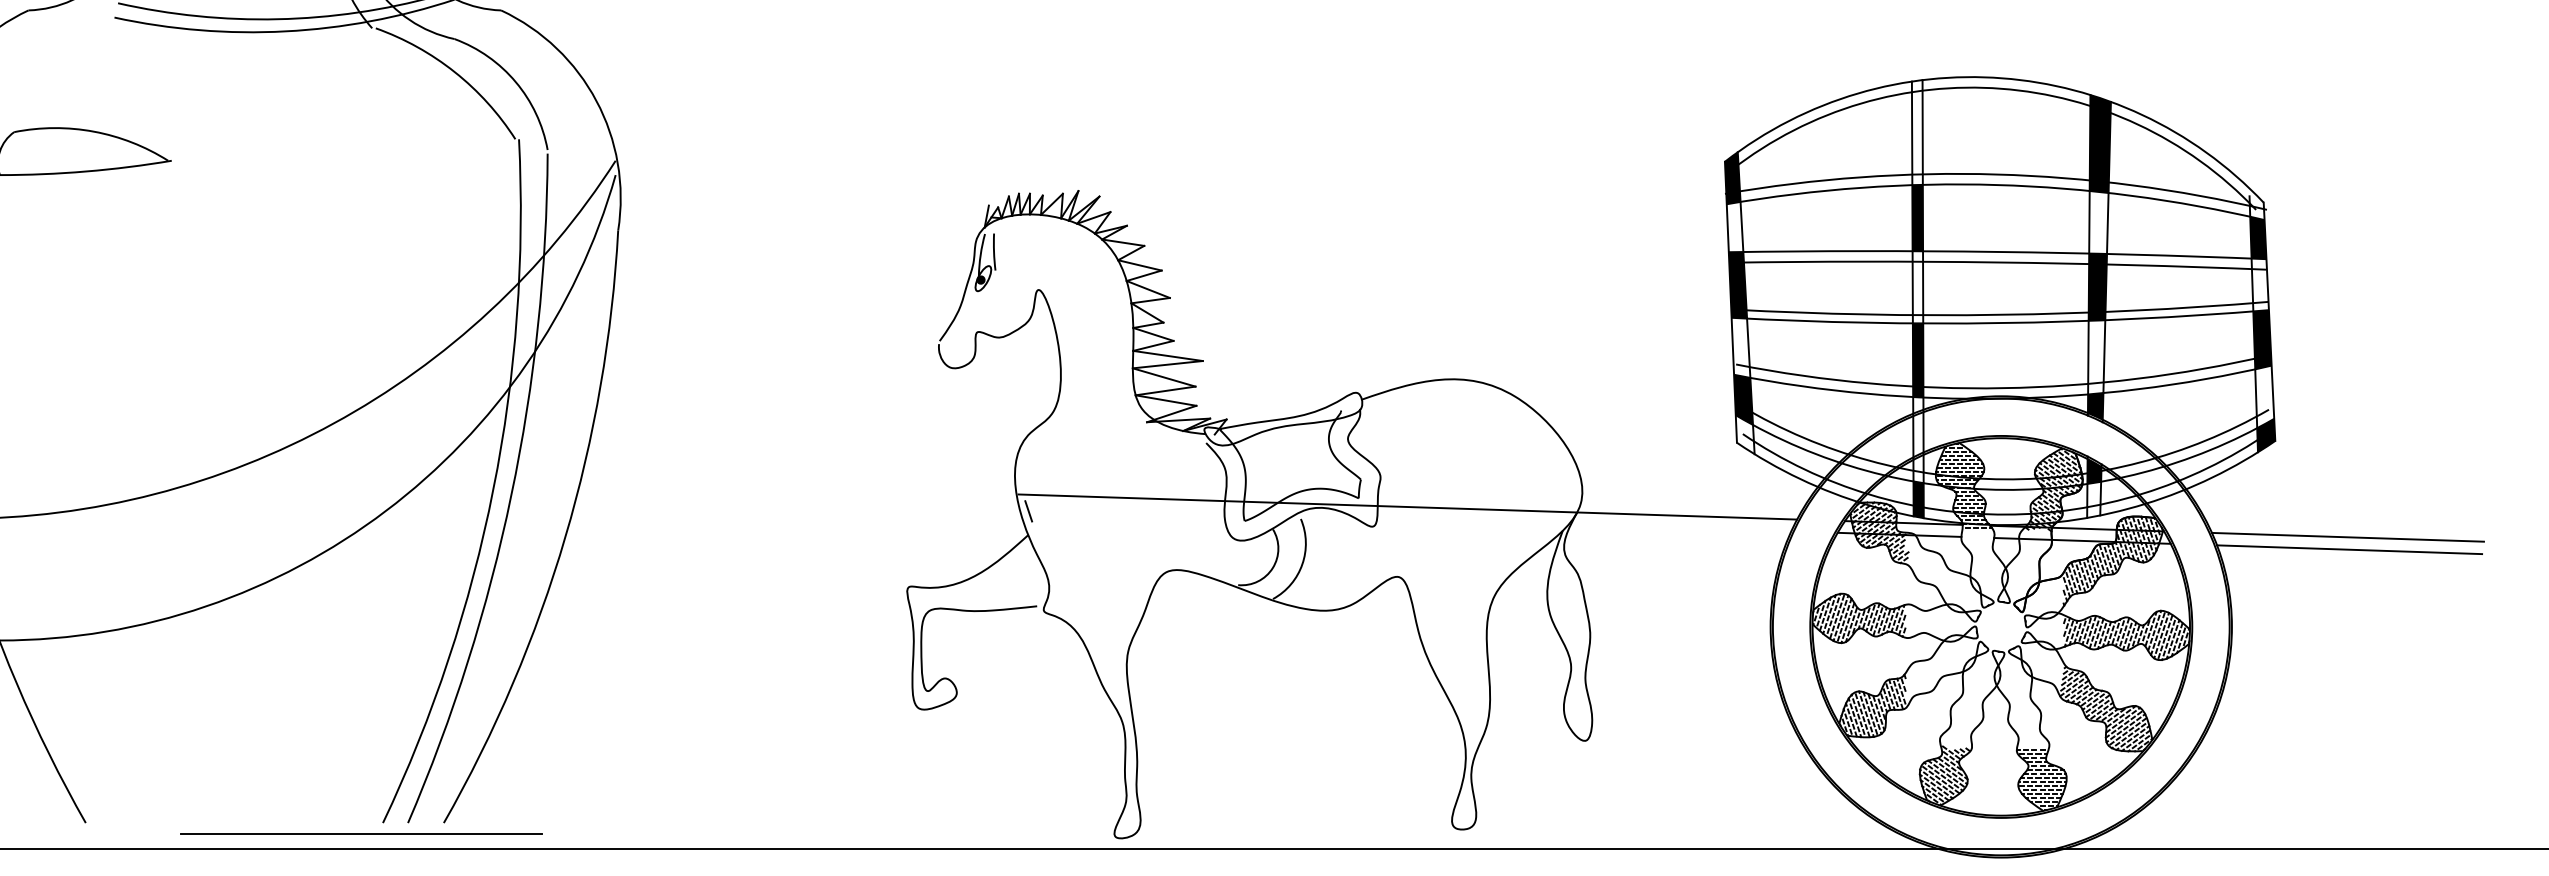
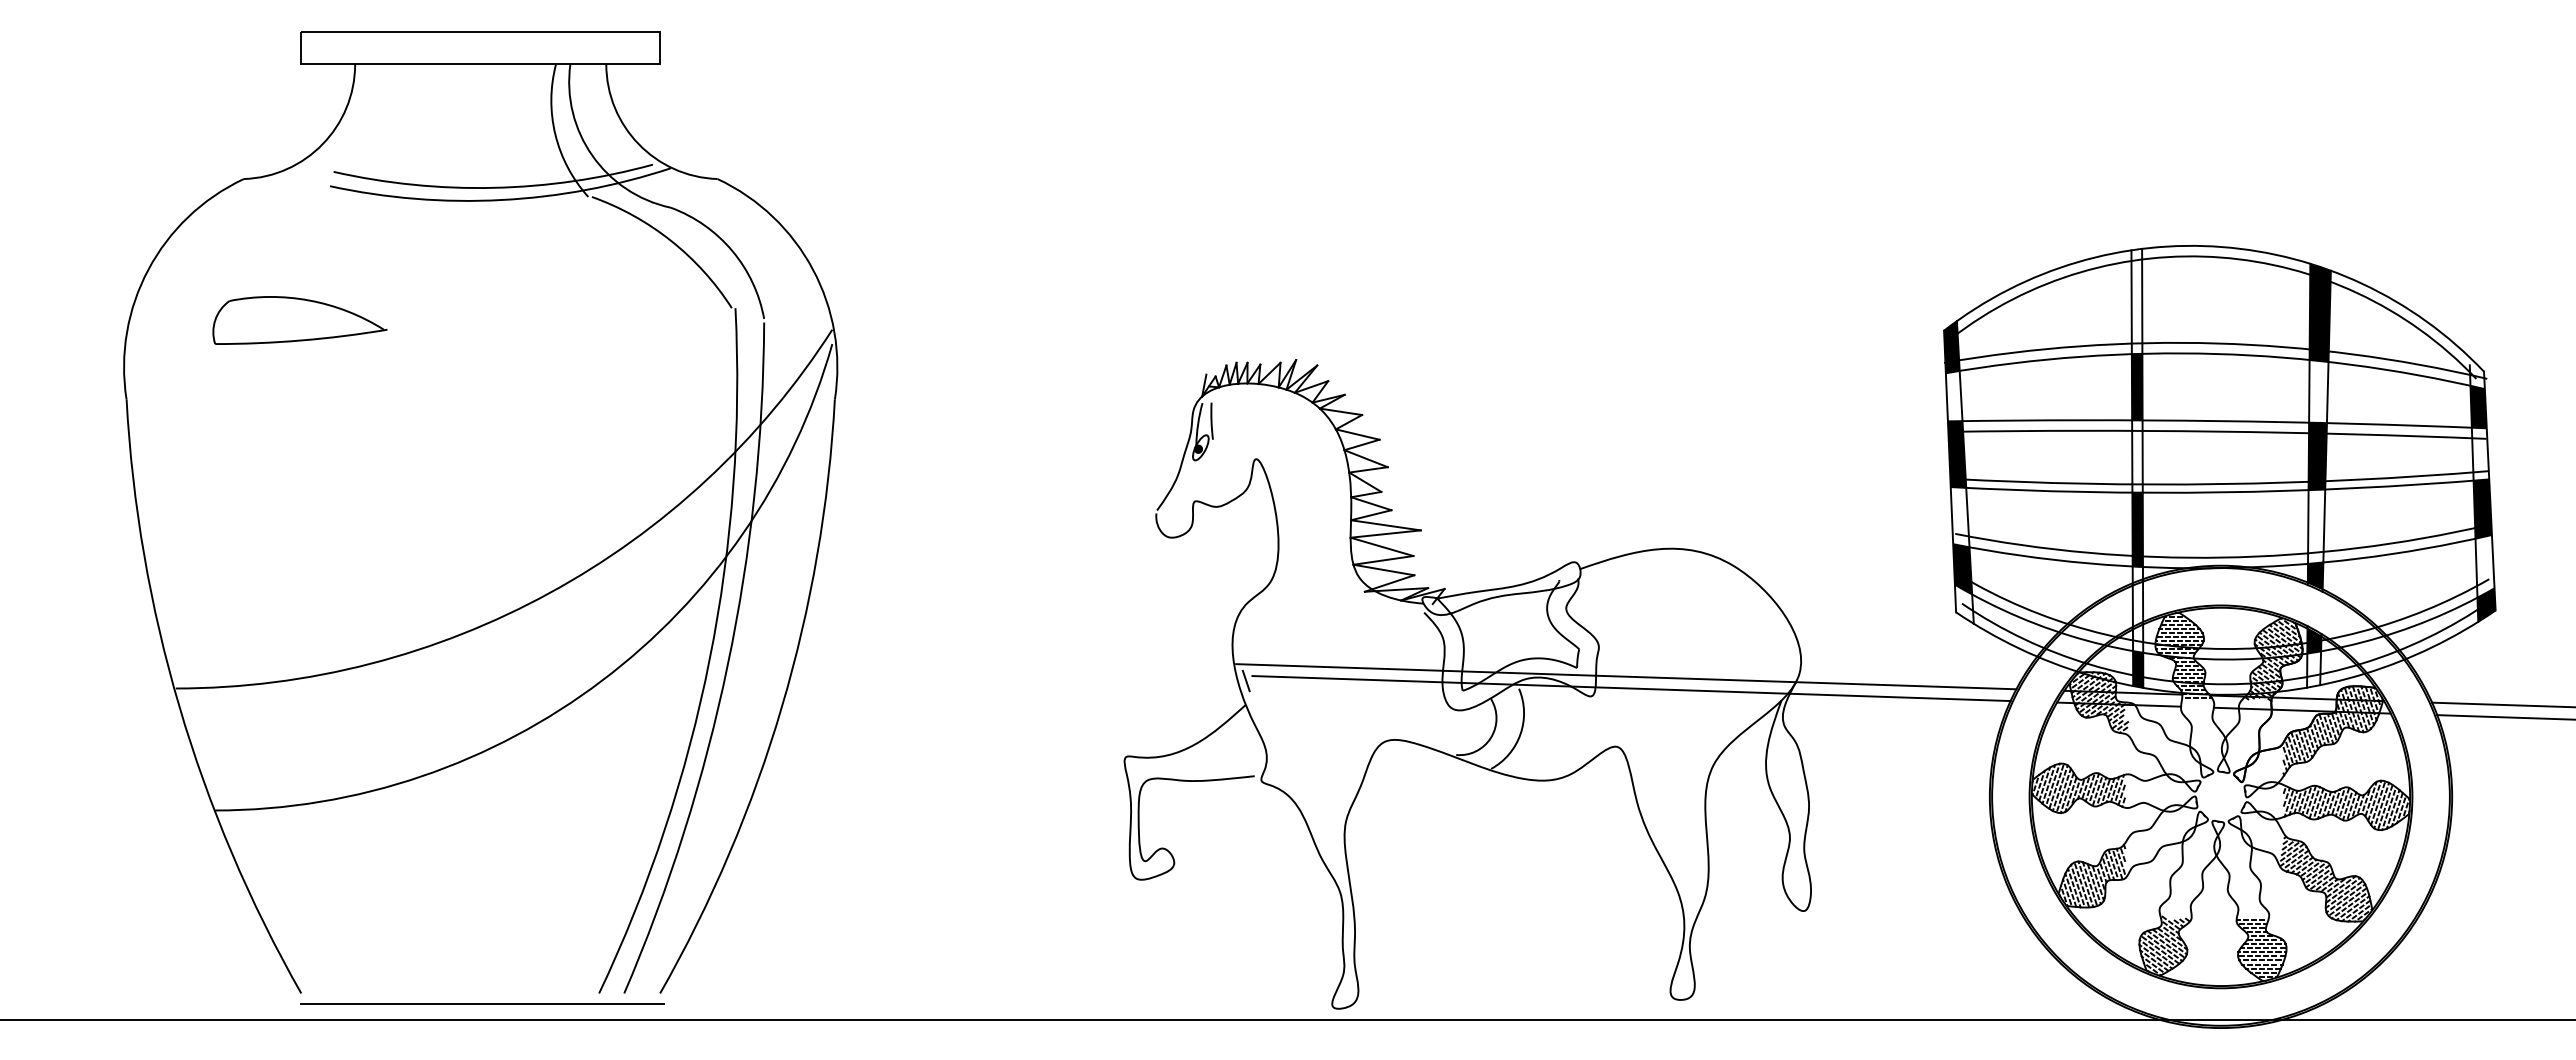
line: (1413, 518) -> (1631, 688), added
line: (361, 833) -> (482, 1003), moved

